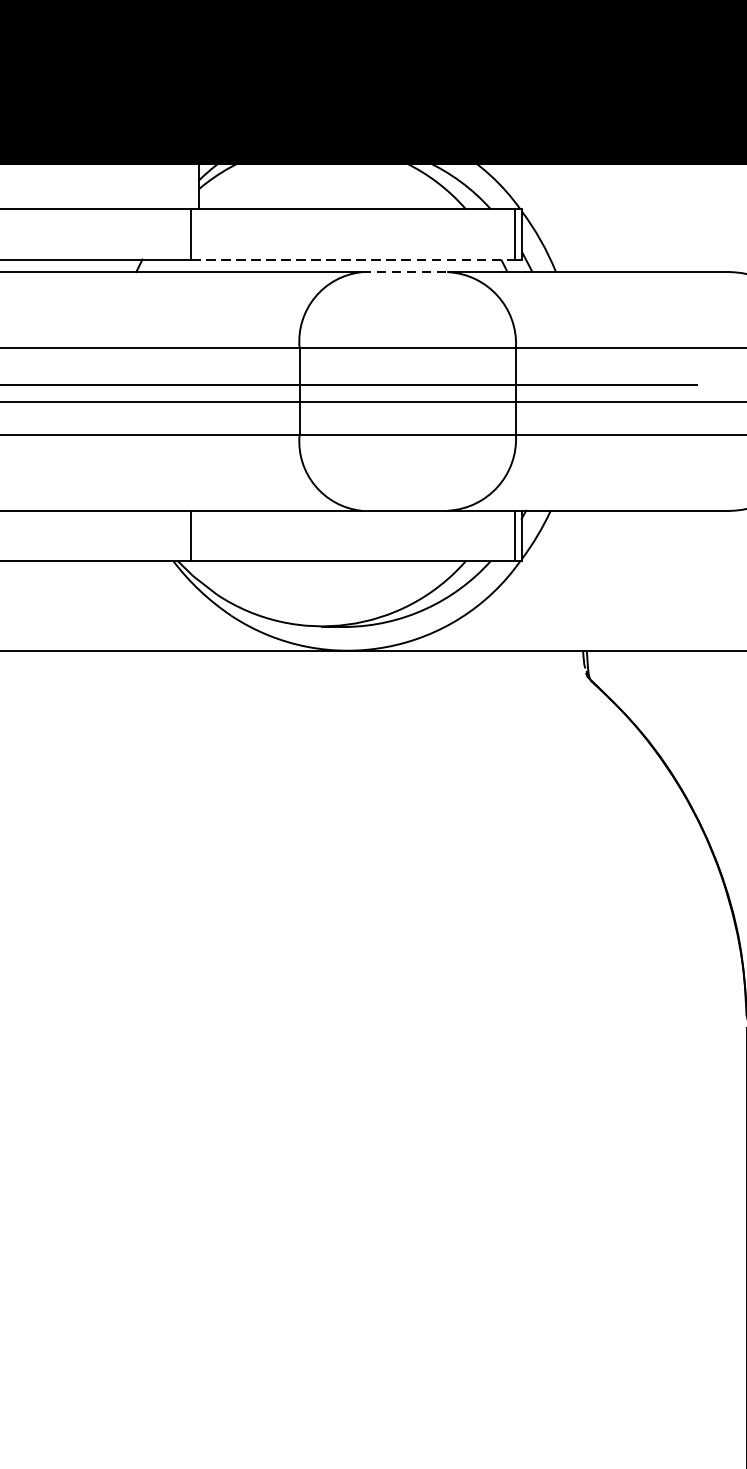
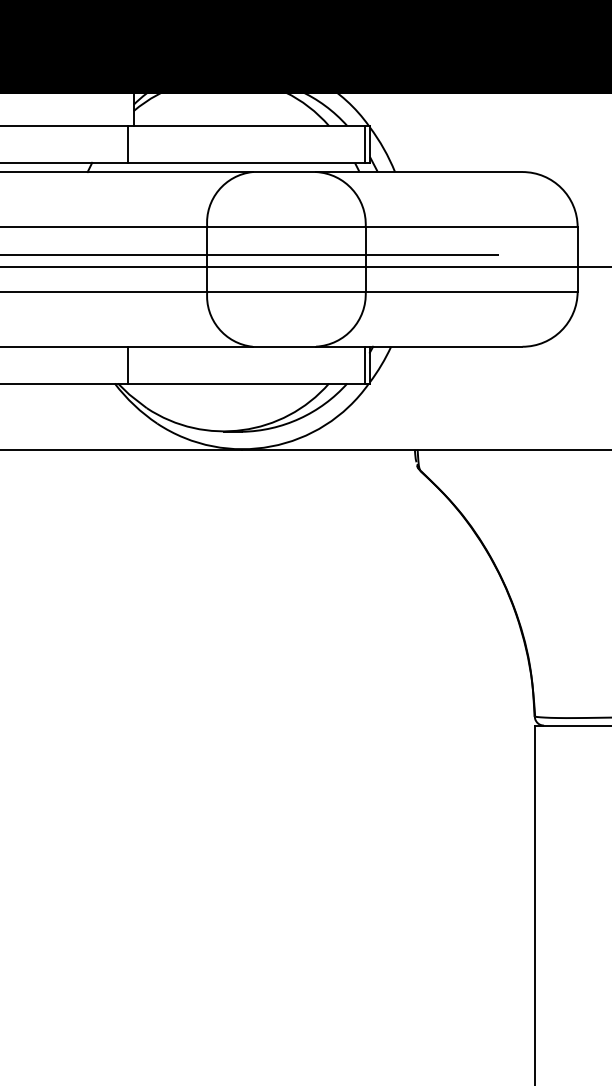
line: (353, 259) -> (246, 162), dashed -> solid
line: (405, 272) -> (284, 172), dashed -> solid

